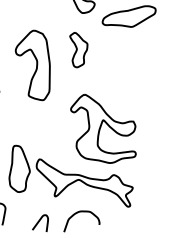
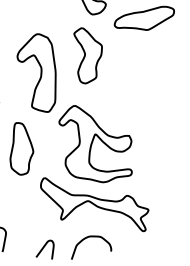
part: (78, 49) -> (87, 55), size x1.43
part: (103, 129) -> (95, 144), moved
part: (19, 168) -> (21, 148), moved

